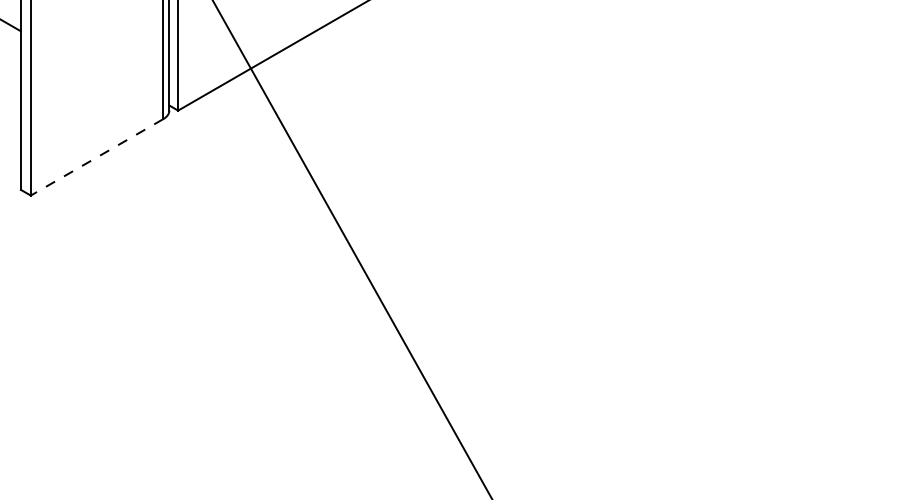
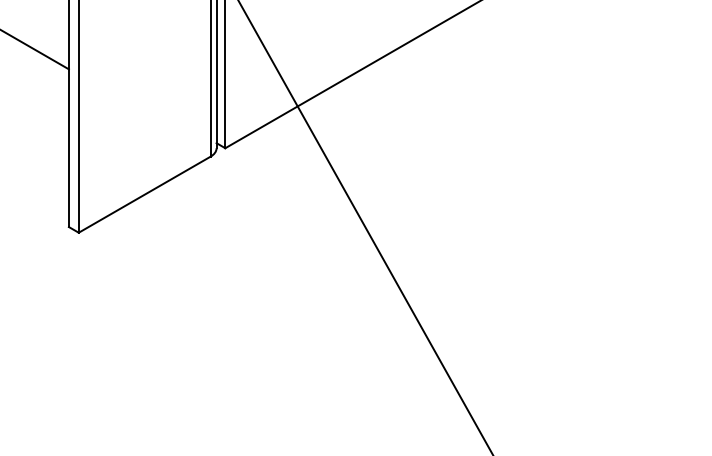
line: (96, 157) -> (144, 194), dashed -> solid

